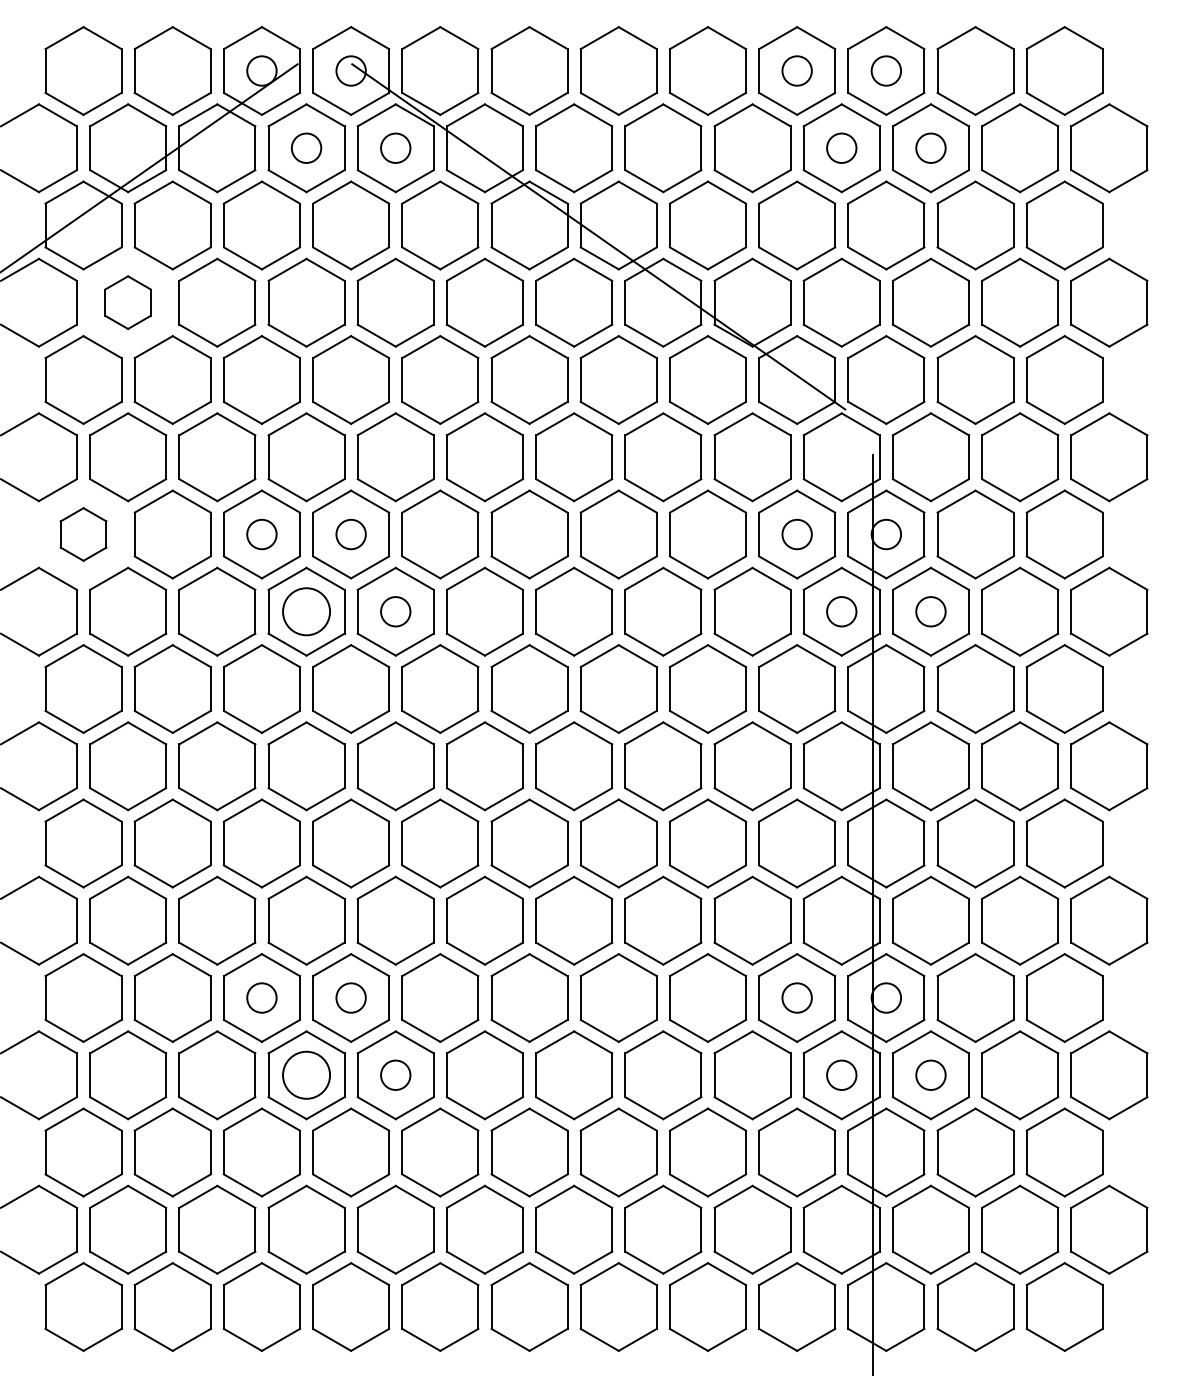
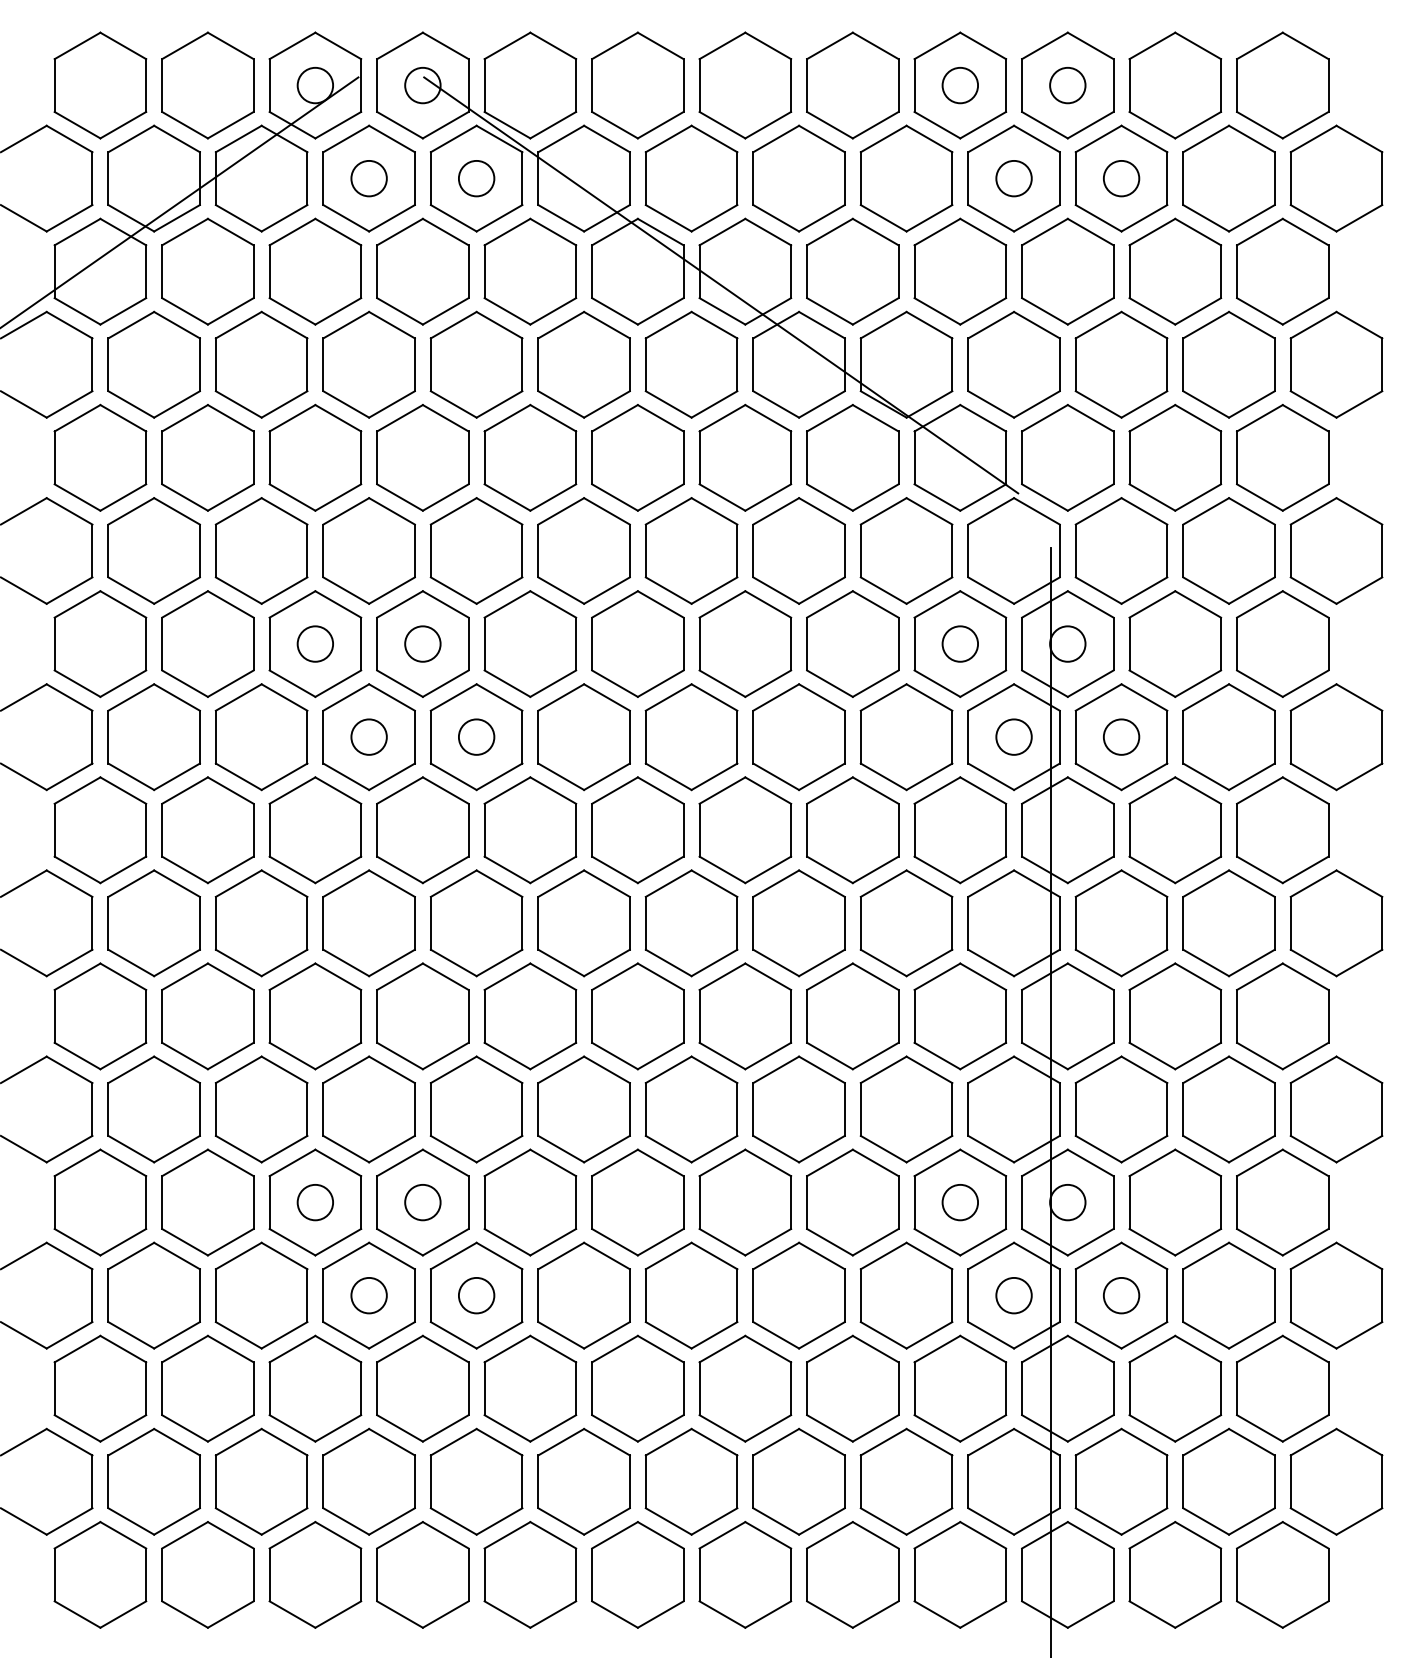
part: (127, 302) -> (153, 364), size x1.67
part: (83, 534) -> (100, 643), size x1.67
circle: (306, 611) -> (368, 736), size x0.62
circle: (306, 1075) -> (368, 1295), size x0.62

